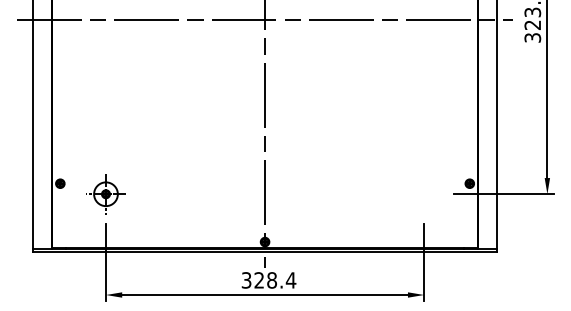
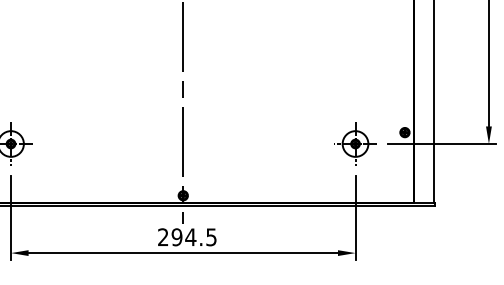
part: (423, 194) -> (354, 144), added
text: (268, 280) -> (186, 237), 328.4 -> 294.5

